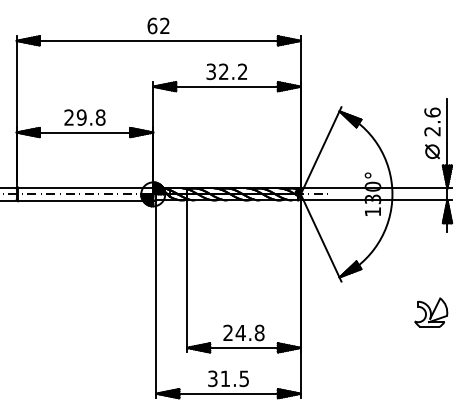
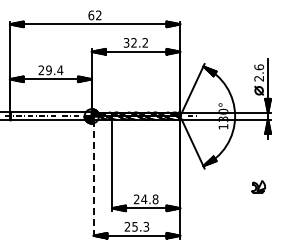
text: (100, 117) -> (60, 70), 29.8 -> 29.4
line: (156, 299) -> (93, 179), solid -> dashed
part: (431, 311) -> (258, 186), size x0.7
text: (227, 378) -> (136, 226), 31.5 -> 25.3

